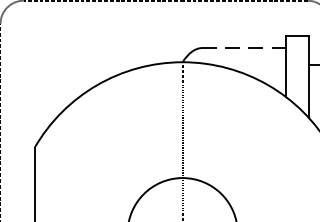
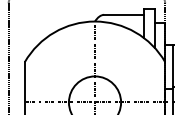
line: (244, 47) -> (124, 14), dashed -> solid

